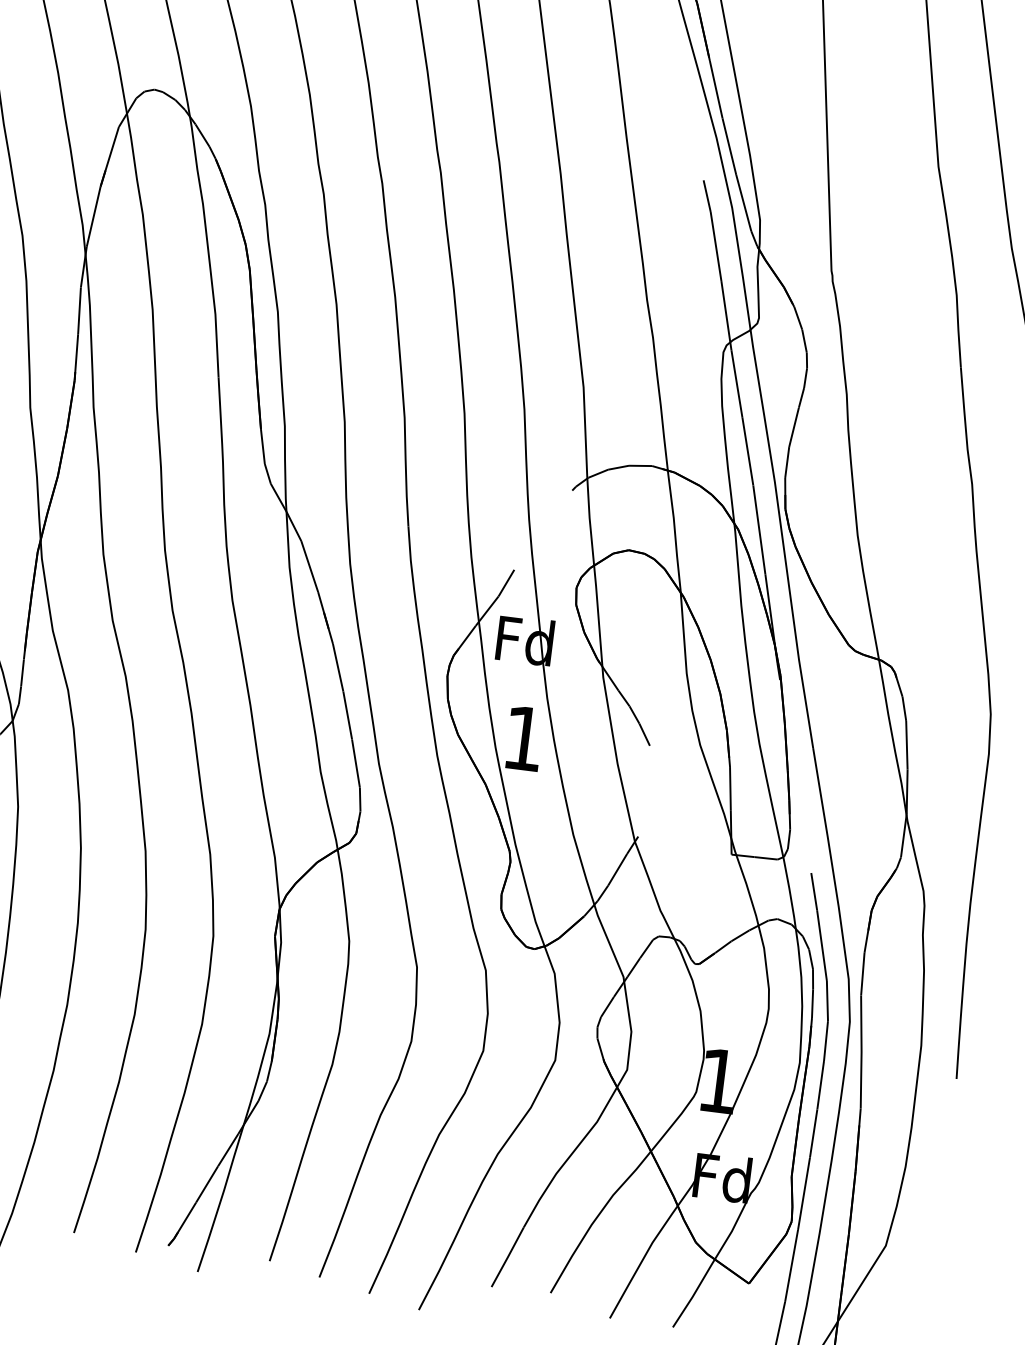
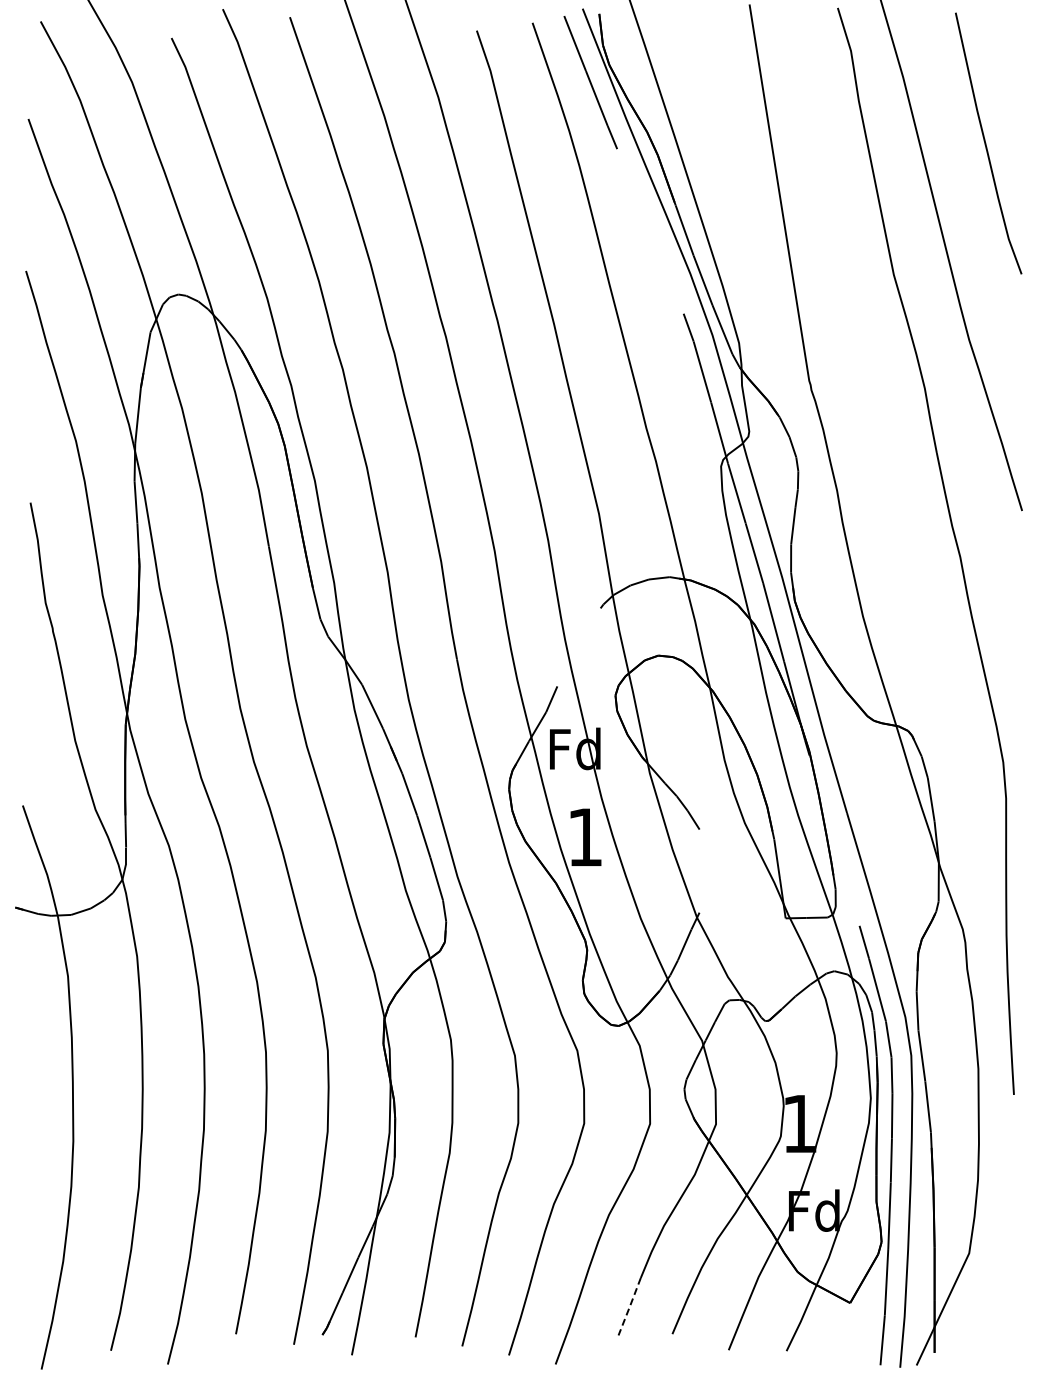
line: (507, 1256) -> (629, 1306), solid -> dashed

